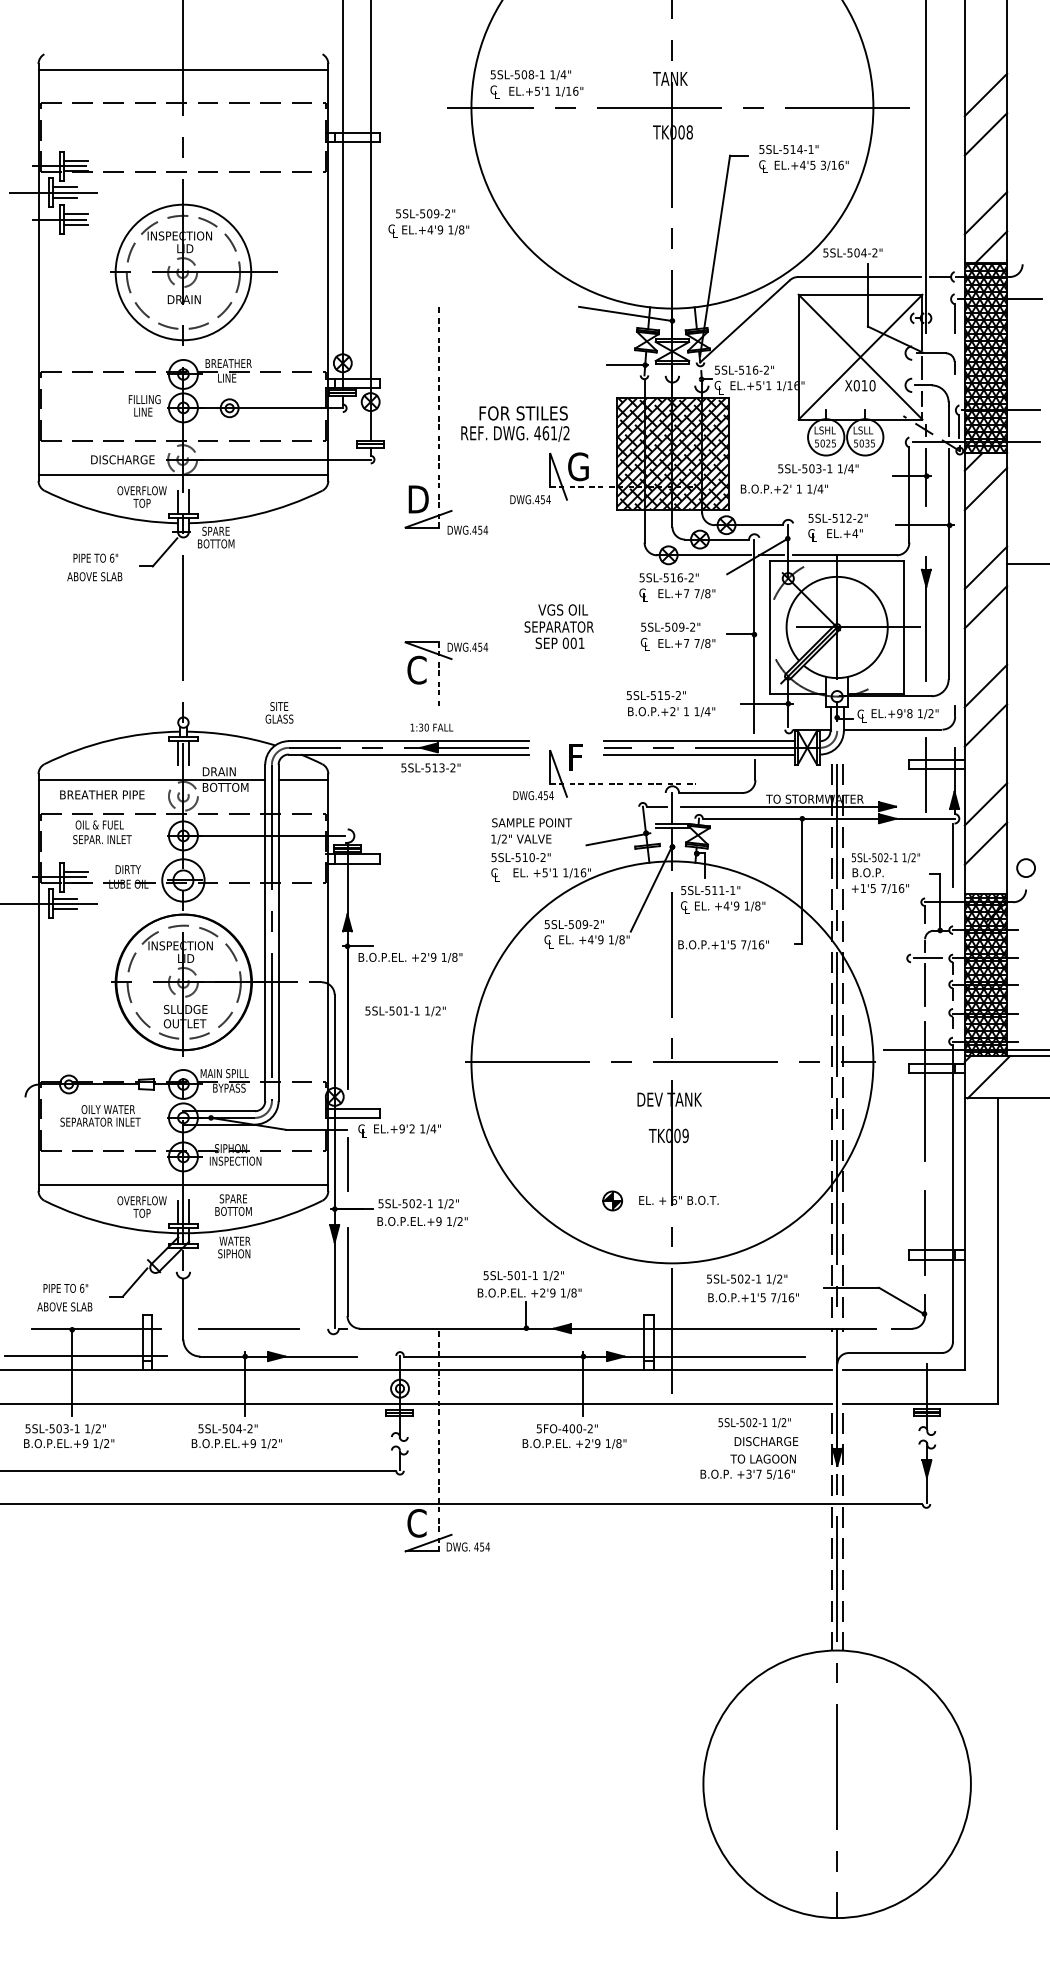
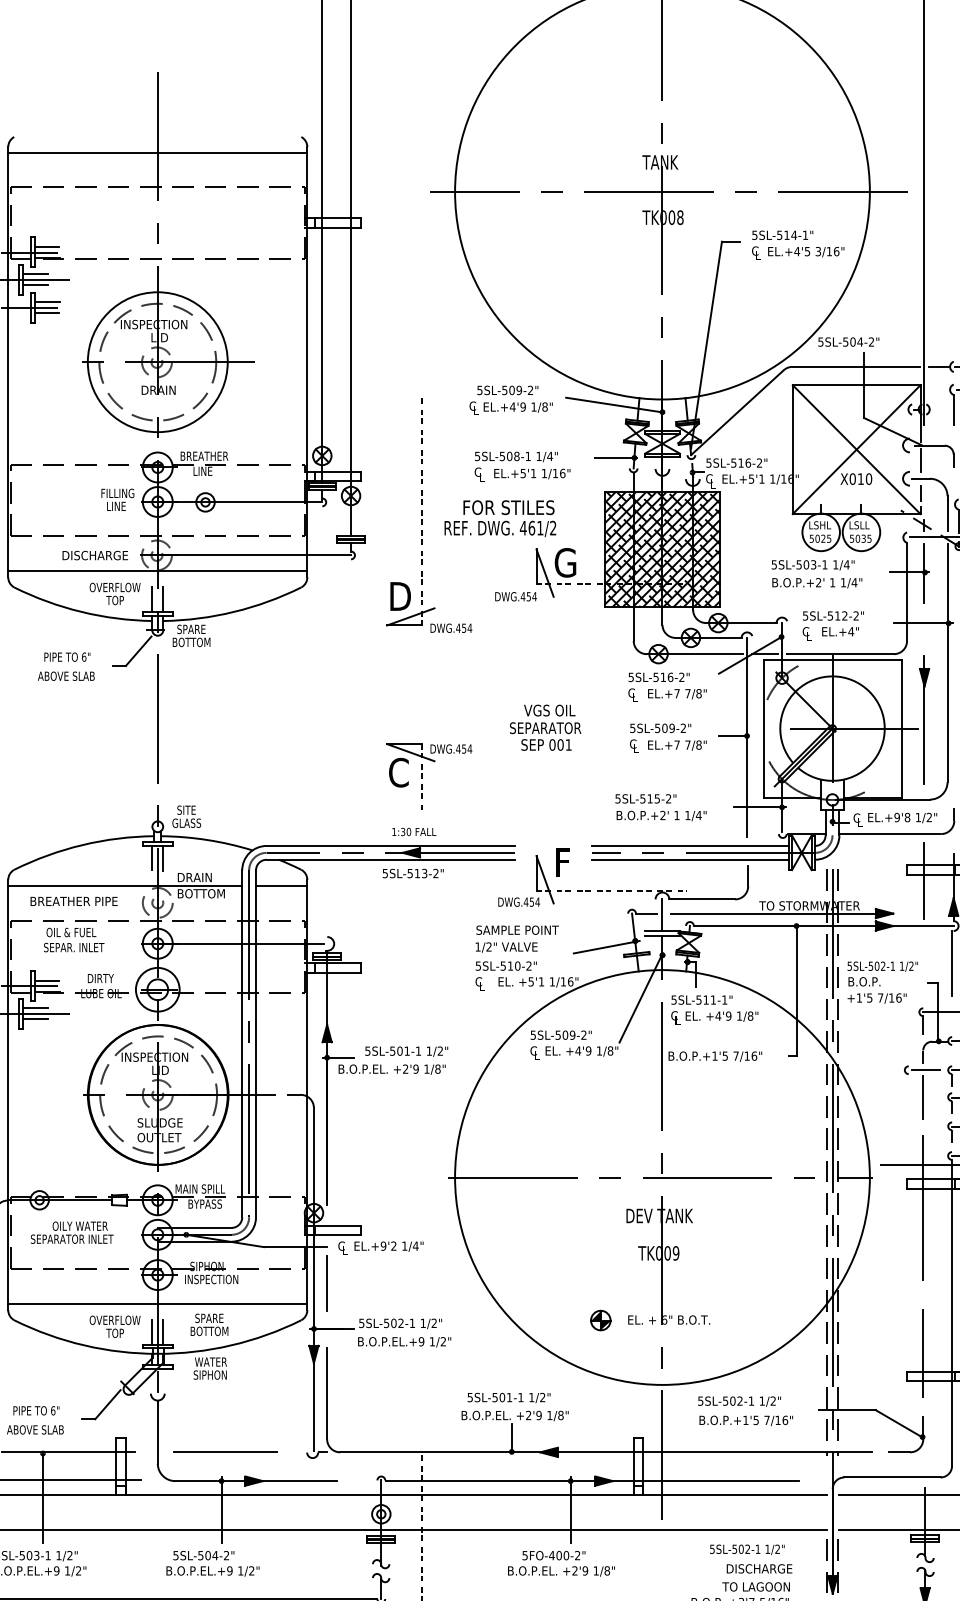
text: (536, 84) -> (522, 466), moved
text: (428, 223) -> (510, 400), moved
text: (783, 489) -> (816, 583), moved
text: (279, 712) -> (186, 816), moved
text: (405, 1011) -> (406, 1051), moved

